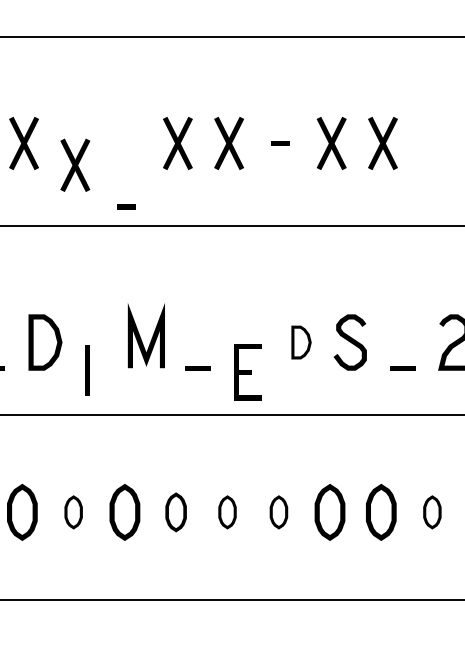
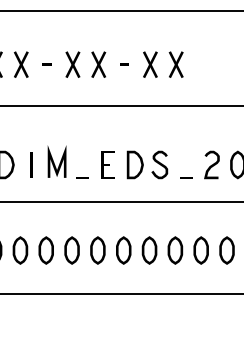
part: (75, 164) -> (21, 64), moved
line: (125, 206) -> (46, 64), moved
part: (300, 341) -> (134, 164), size x1.67
line: (87, 369) -> (31, 164), moved
part: (246, 371) -> (107, 164), moved
part: (73, 512) -> (20, 250), size x1.67
part: (175, 512) -> (71, 250), size x1.43
part: (226, 512) -> (97, 250), size x1.67
part: (278, 512) -> (123, 250), size x1.67
part: (431, 512) -> (200, 250), size x1.67

